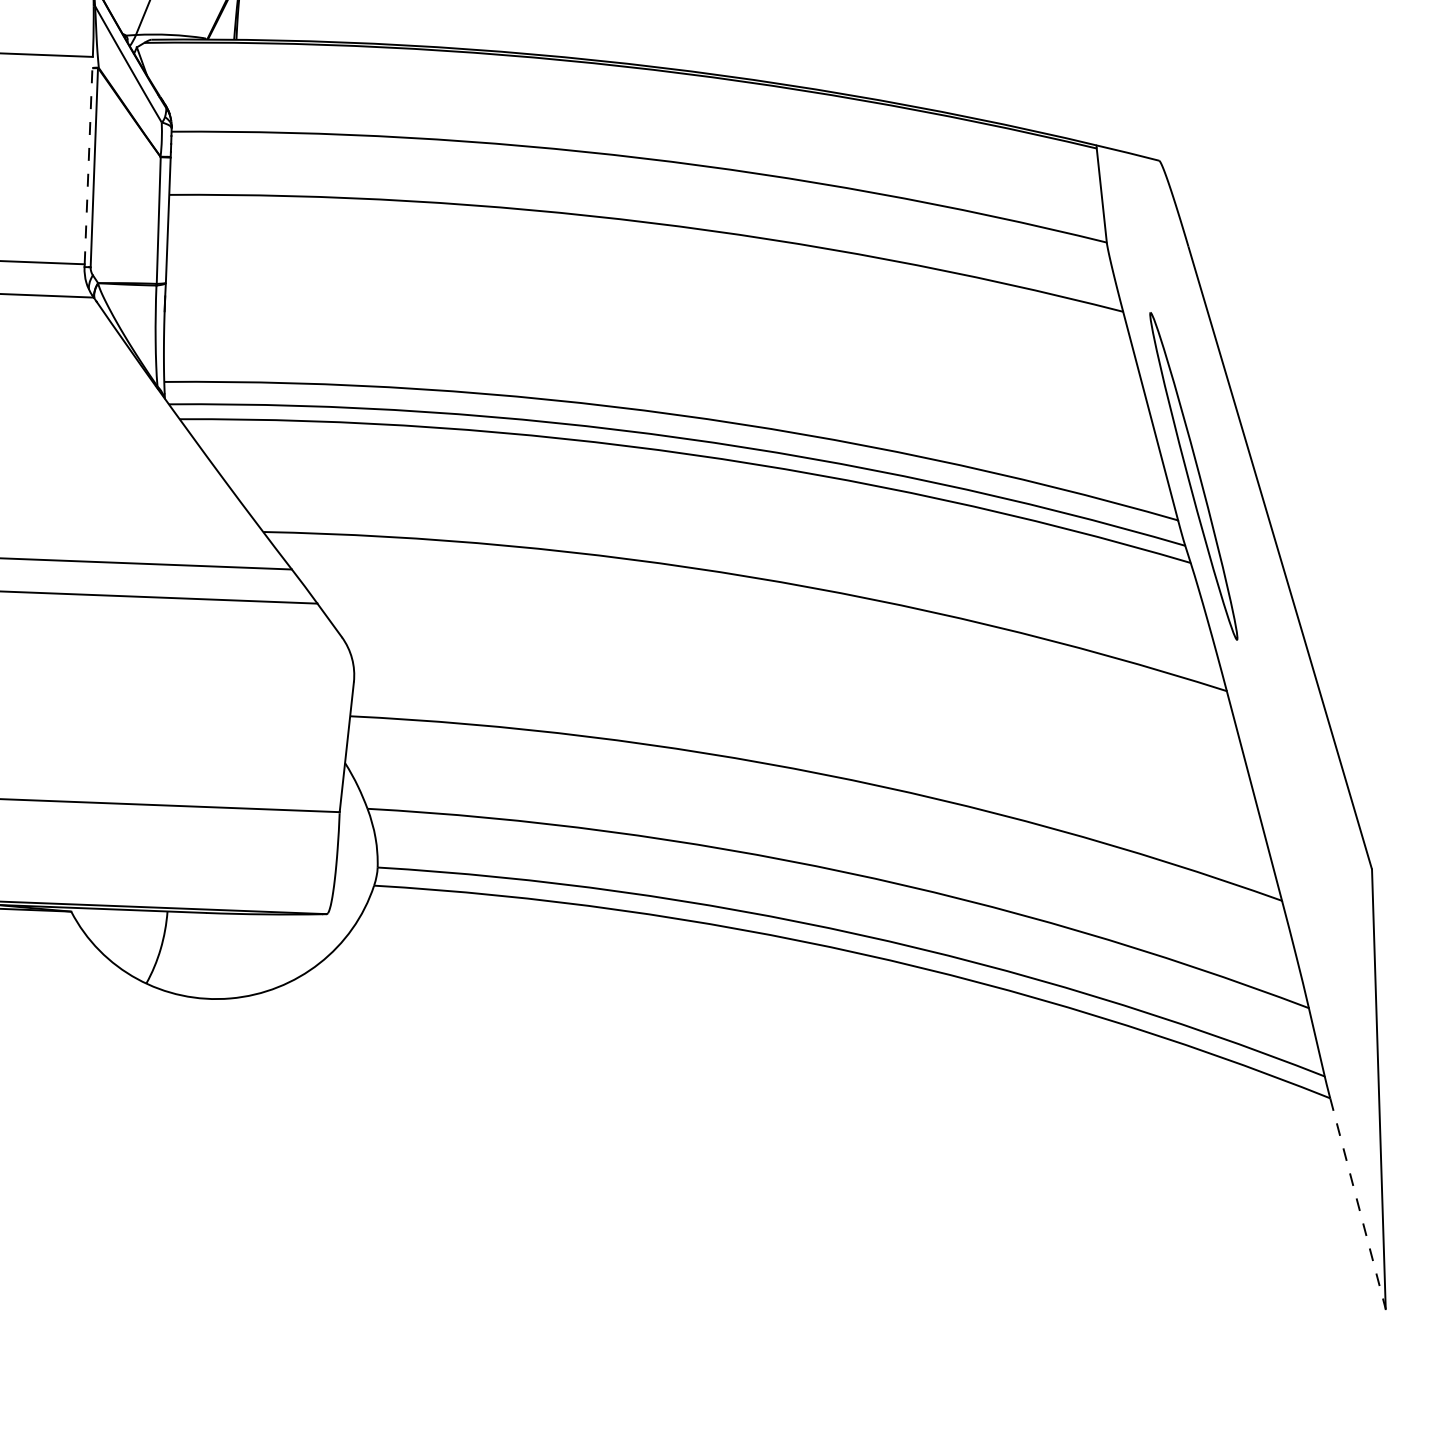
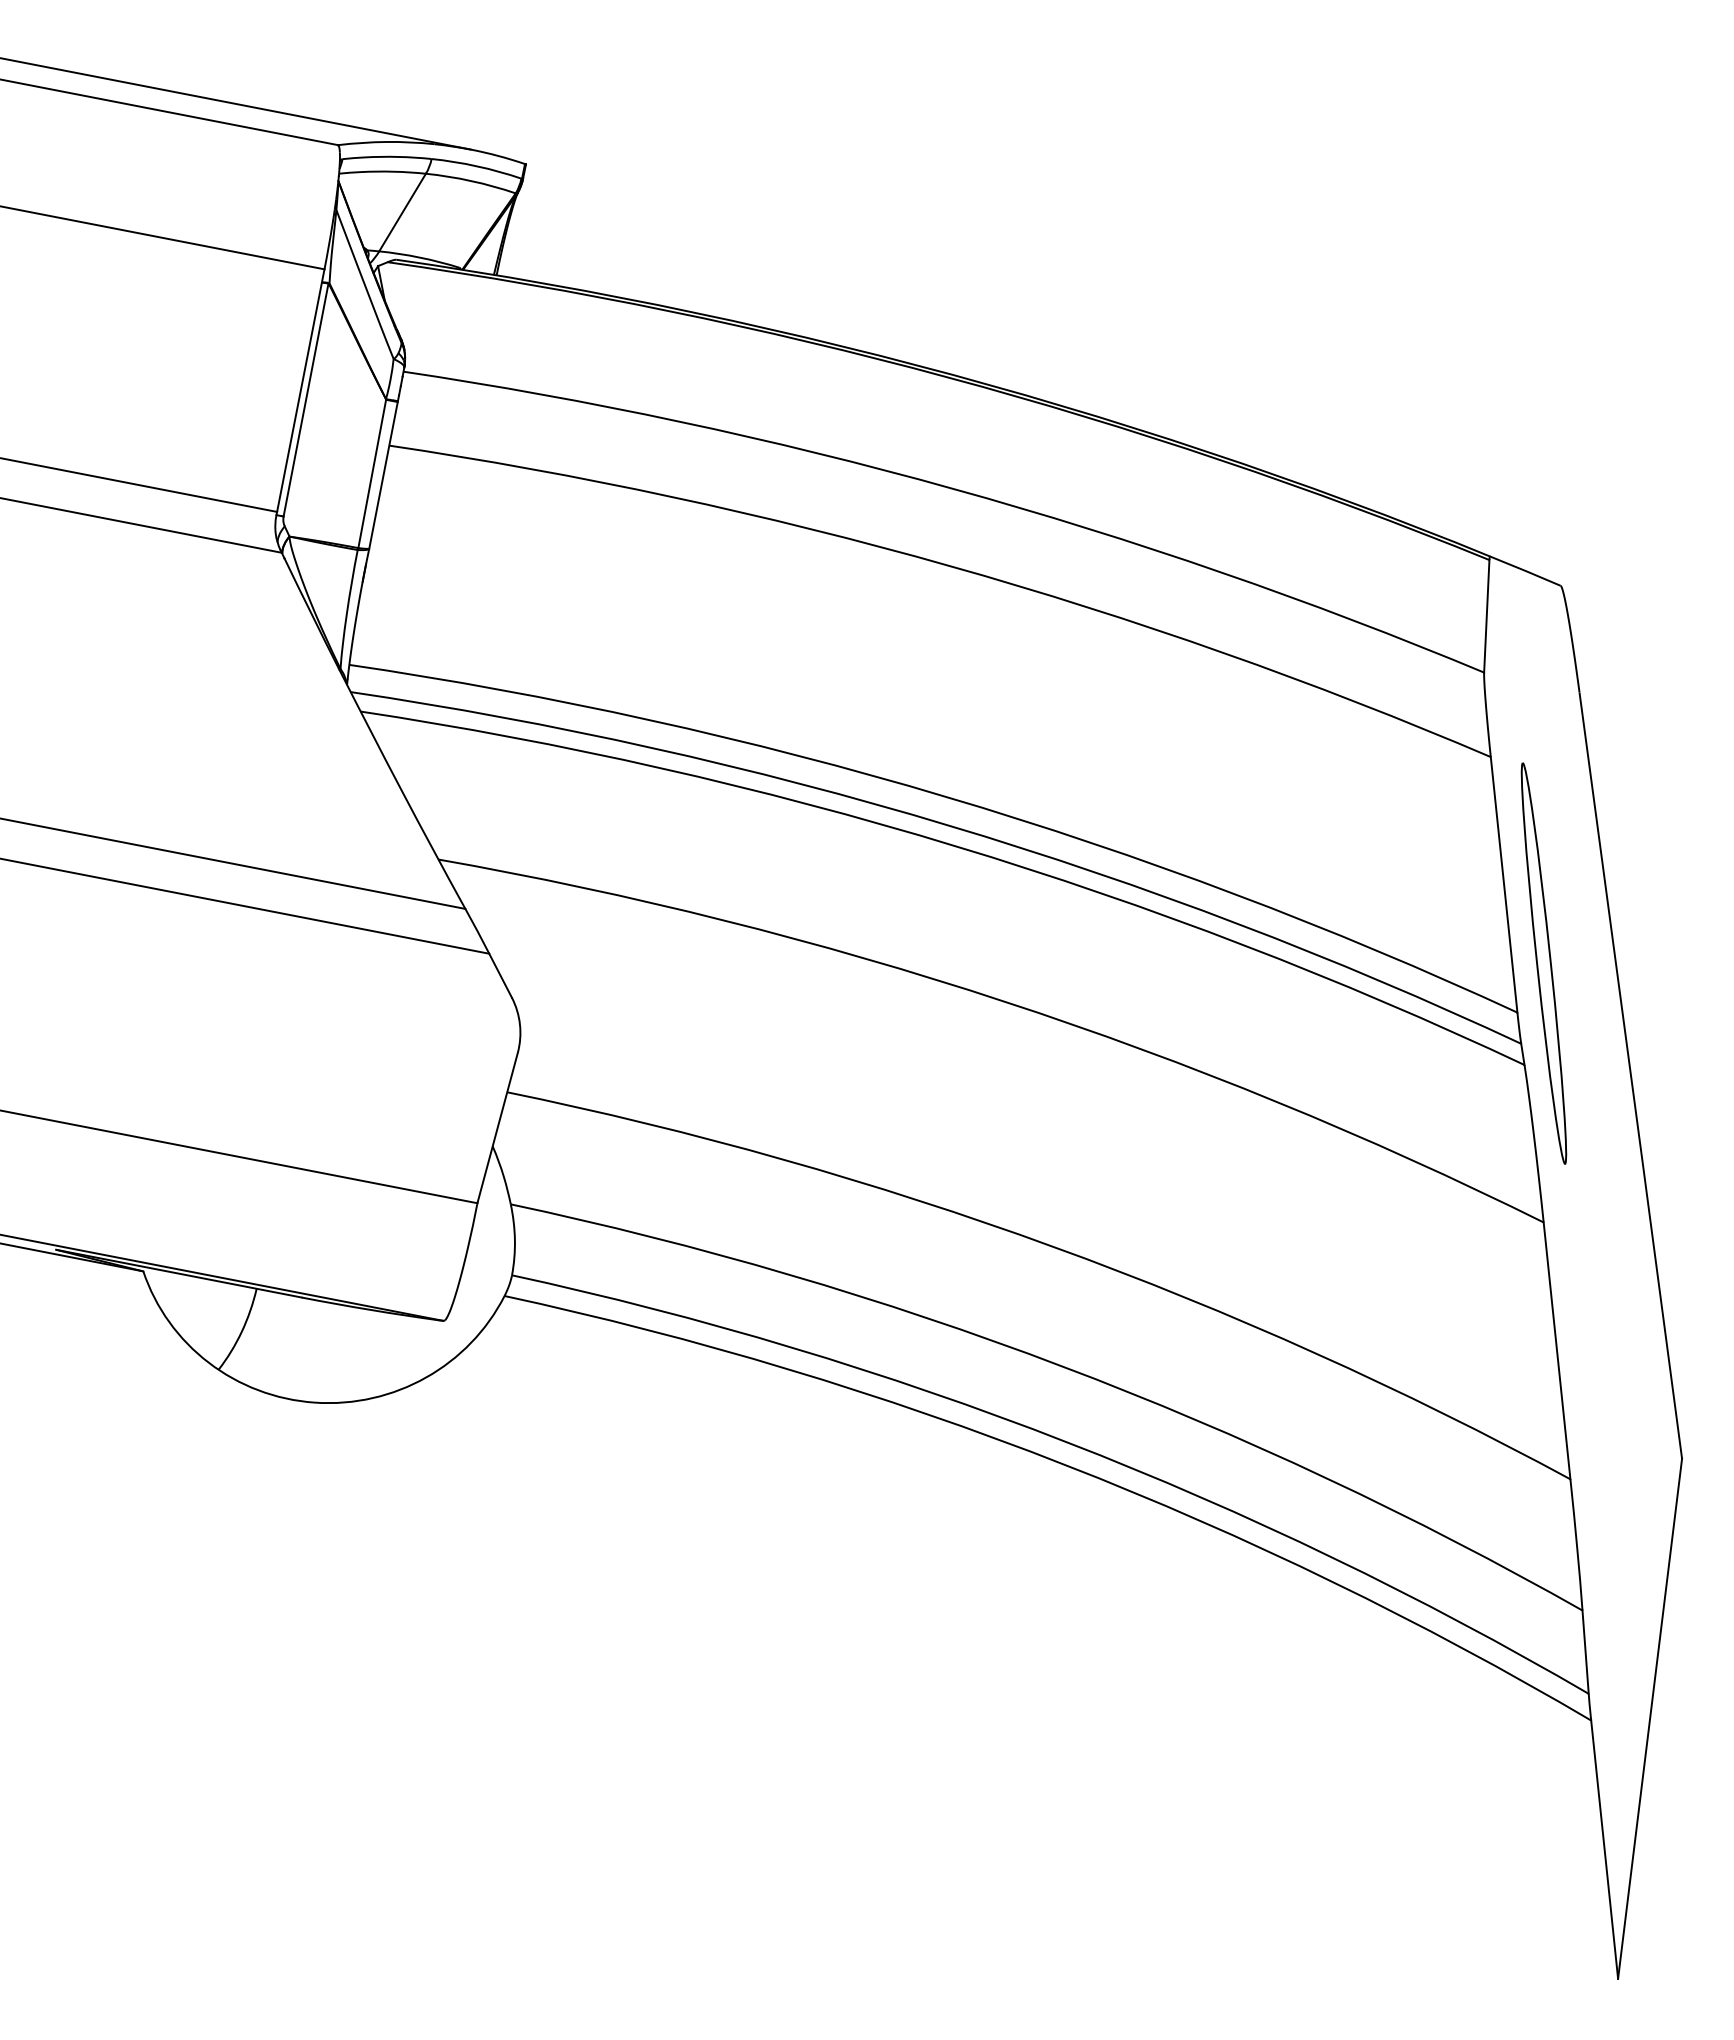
line: (88, 160) -> (300, 390), dashed -> solid
line: (1357, 1203) -> (1604, 1849), dashed -> solid

